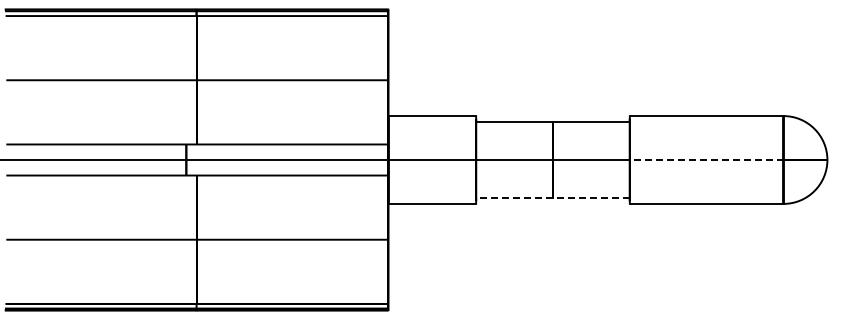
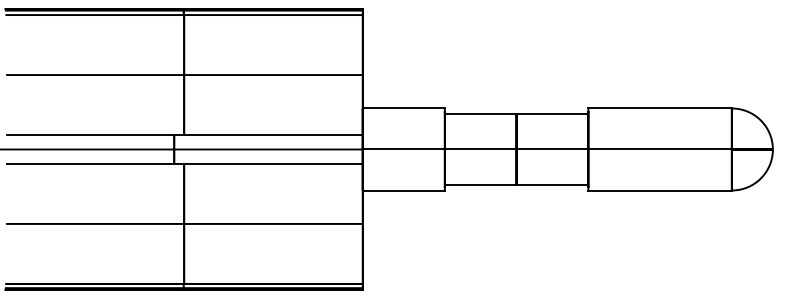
line: (706, 160) -> (659, 149), dashed -> solid
line: (552, 198) -> (516, 185), dashed -> solid

